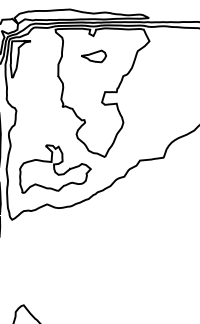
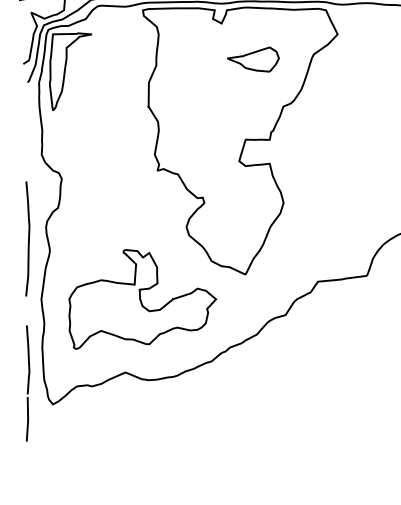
part: (93, 56) -> (252, 59), moved

